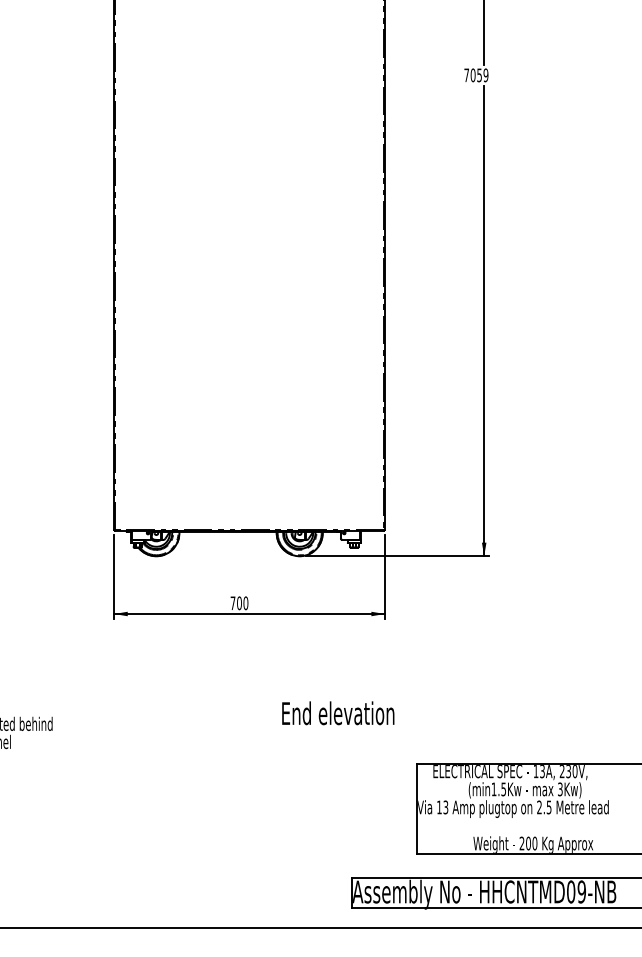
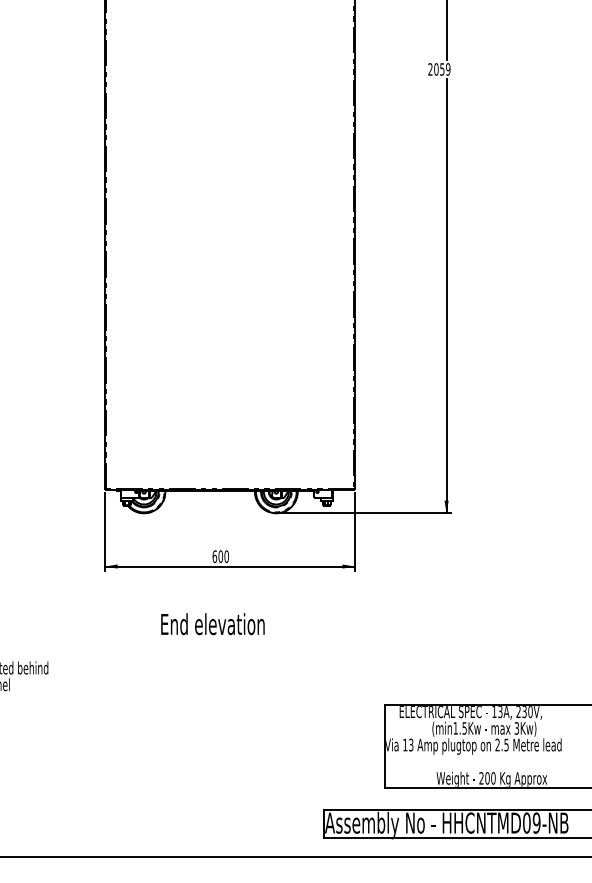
text: (466, 75) -> (430, 69), 7059 -> 2059
text: (232, 603) -> (214, 556), 700 -> 600
text: (337, 713) -> (212, 624), moved

